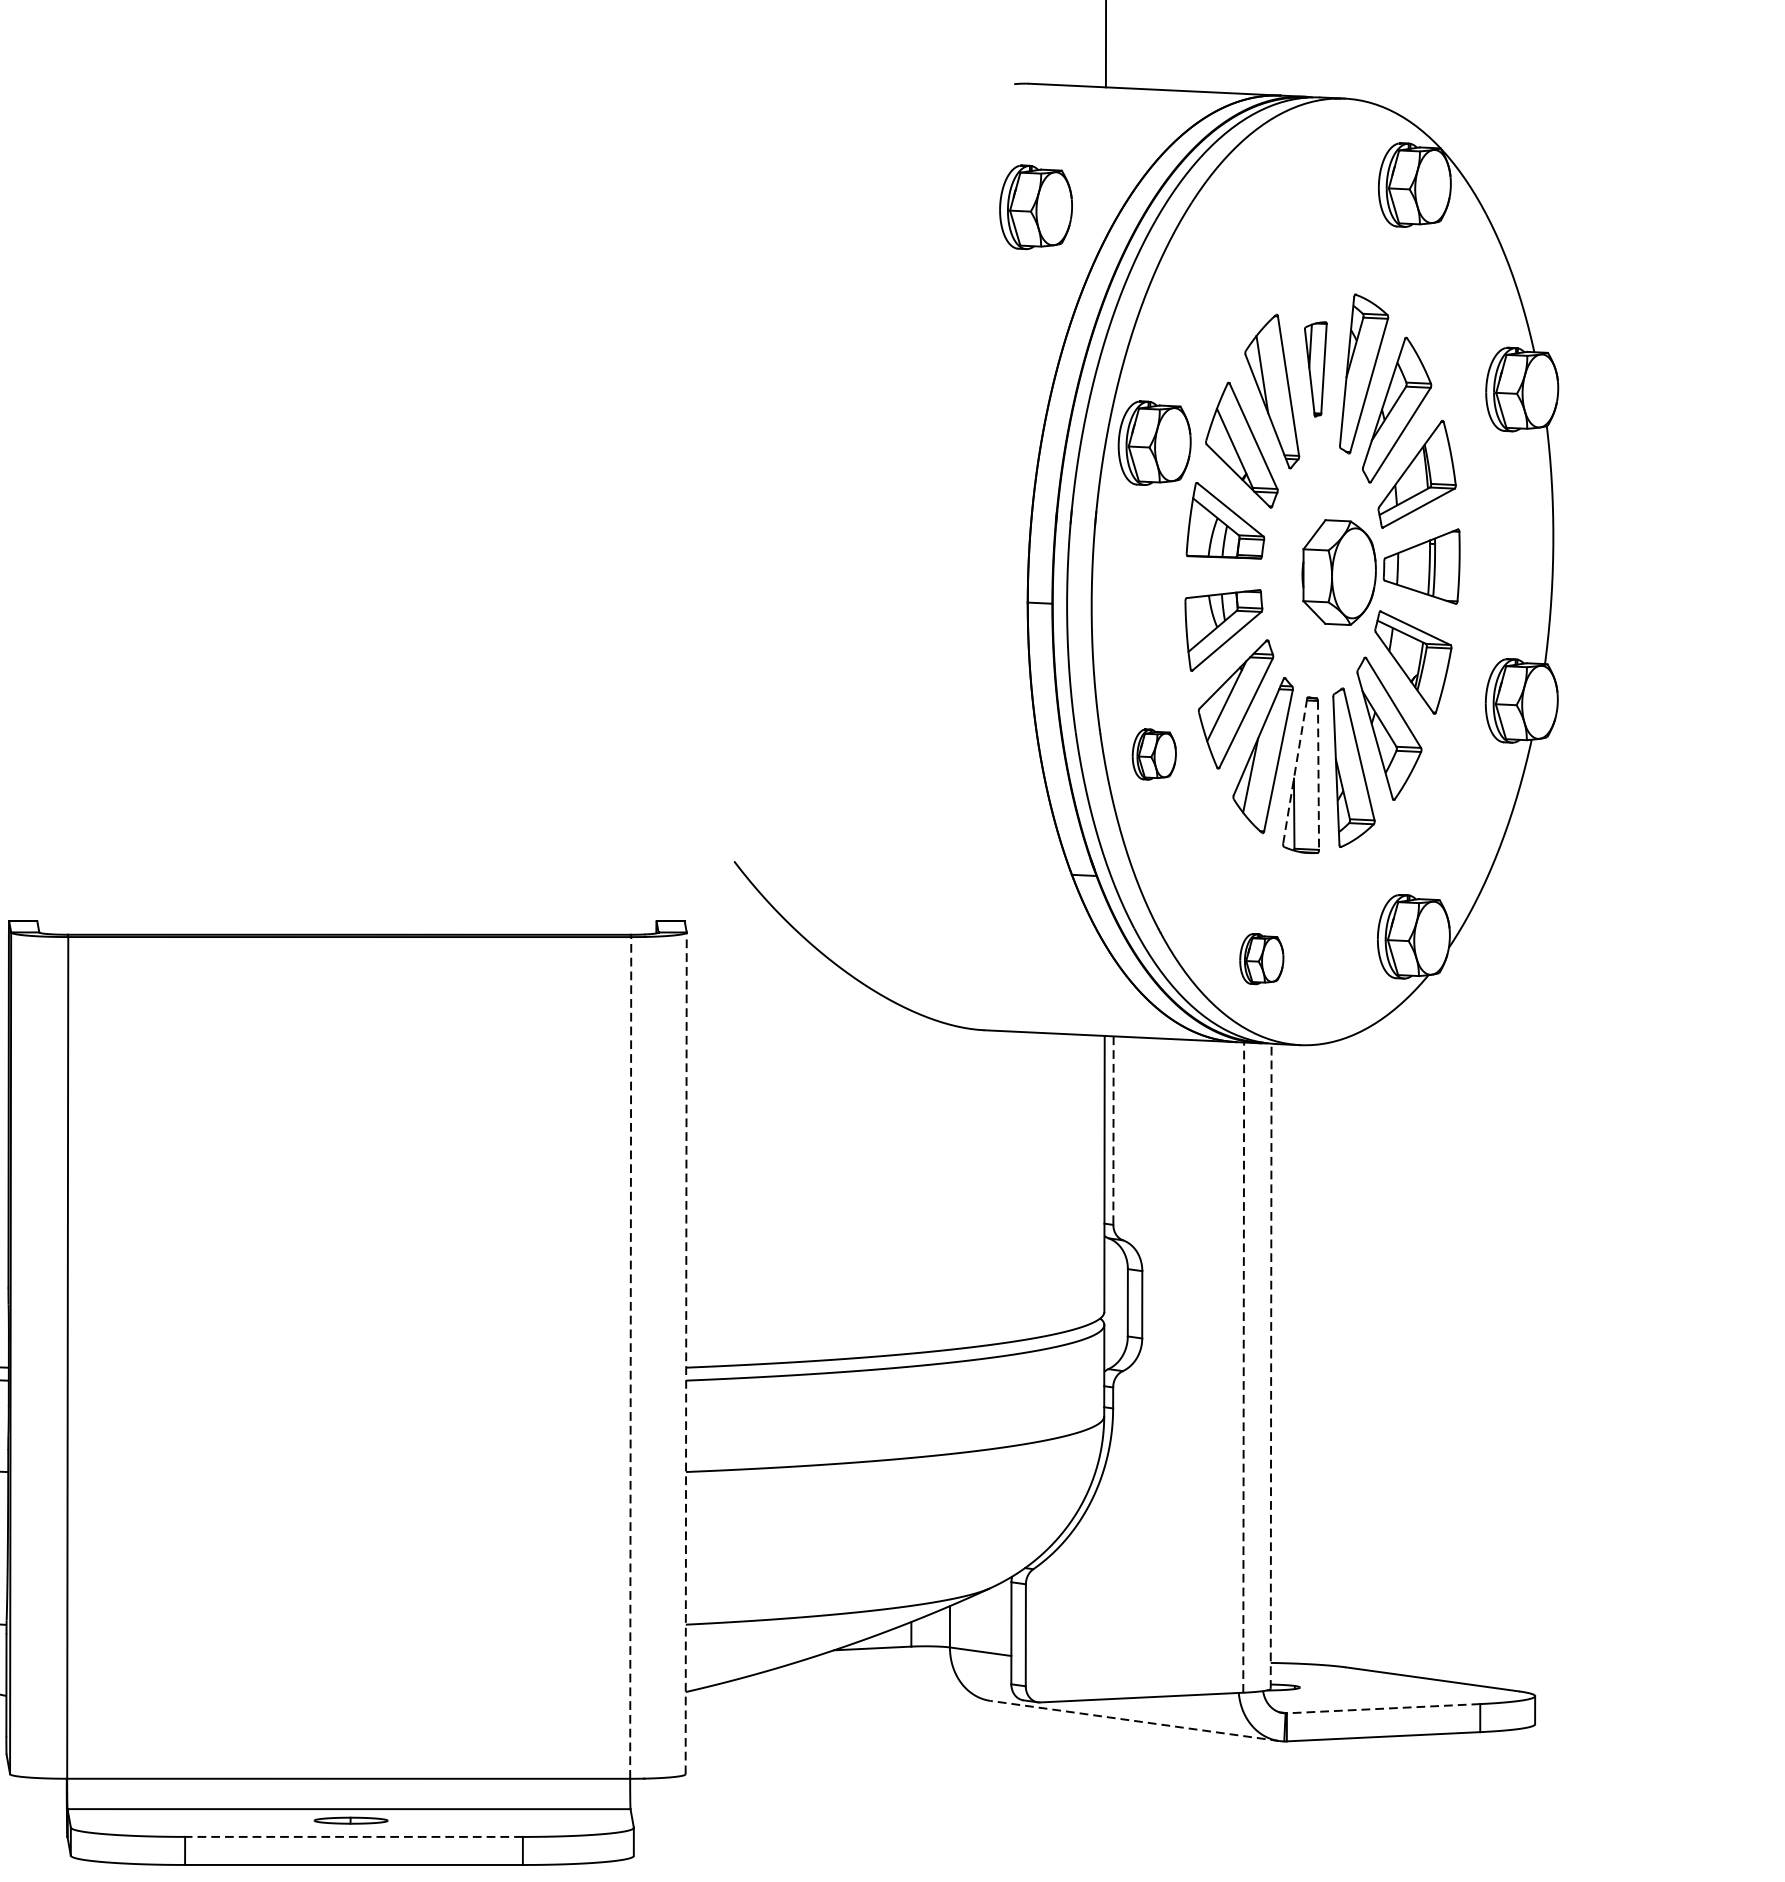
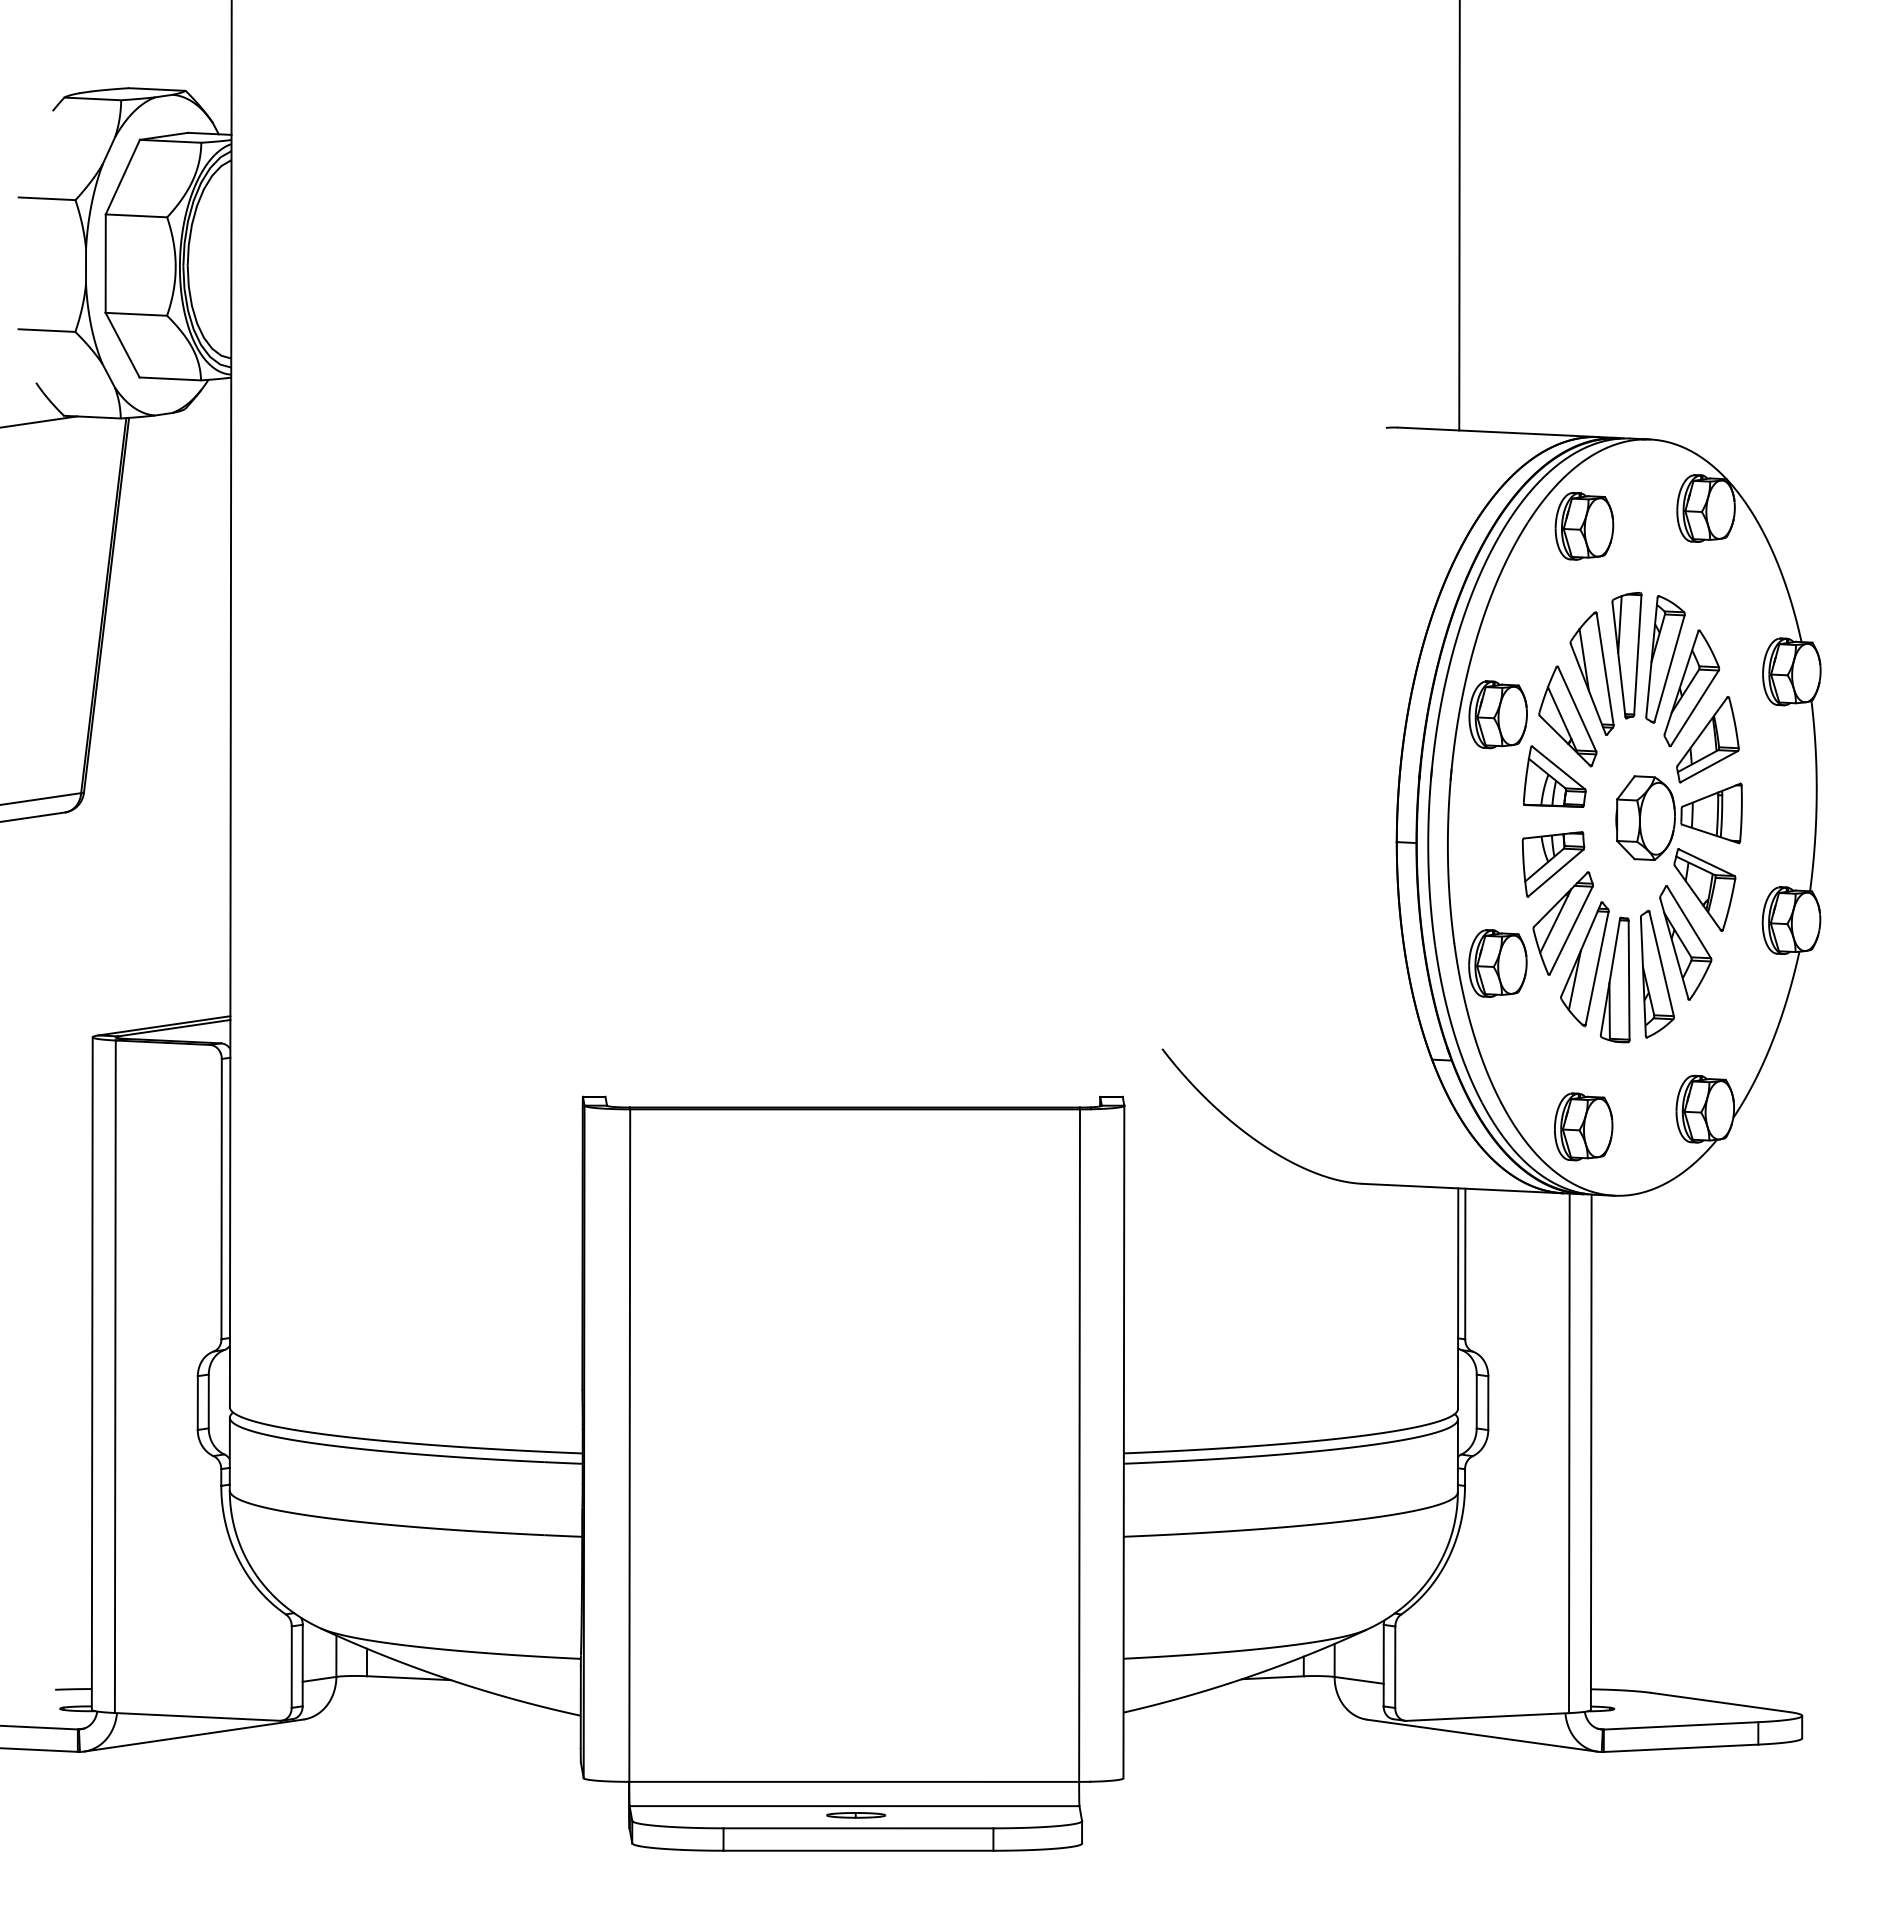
part: (1036, 207) -> (1584, 526), moved
part: (1315, 369) -> (1626, 655), size x1.67
part: (1153, 754) -> (1497, 963), size x1.67
line: (1295, 770) -> (1610, 976), dashed -> solid
line: (1319, 775) -> (1629, 980), dashed -> solid
part: (1261, 958) -> (1583, 1126), size x1.67
line: (1113, 1131) -> (1465, 1264), dashed -> solid
line: (685, 1352) -> (1123, 1441), dashed -> solid
line: (630, 1357) -> (1079, 1445), dashed -> solid
line: (1271, 1366) -> (1591, 1452), dashed -> solid
line: (1243, 1367) -> (1569, 1453), dashed -> solid
line: (1382, 1708) -> (1680, 1725), dashed -> solid
line: (1133, 1720) -> (1481, 1735), dashed -> solid
line: (354, 1837) -> (858, 1828), dashed -> solid

